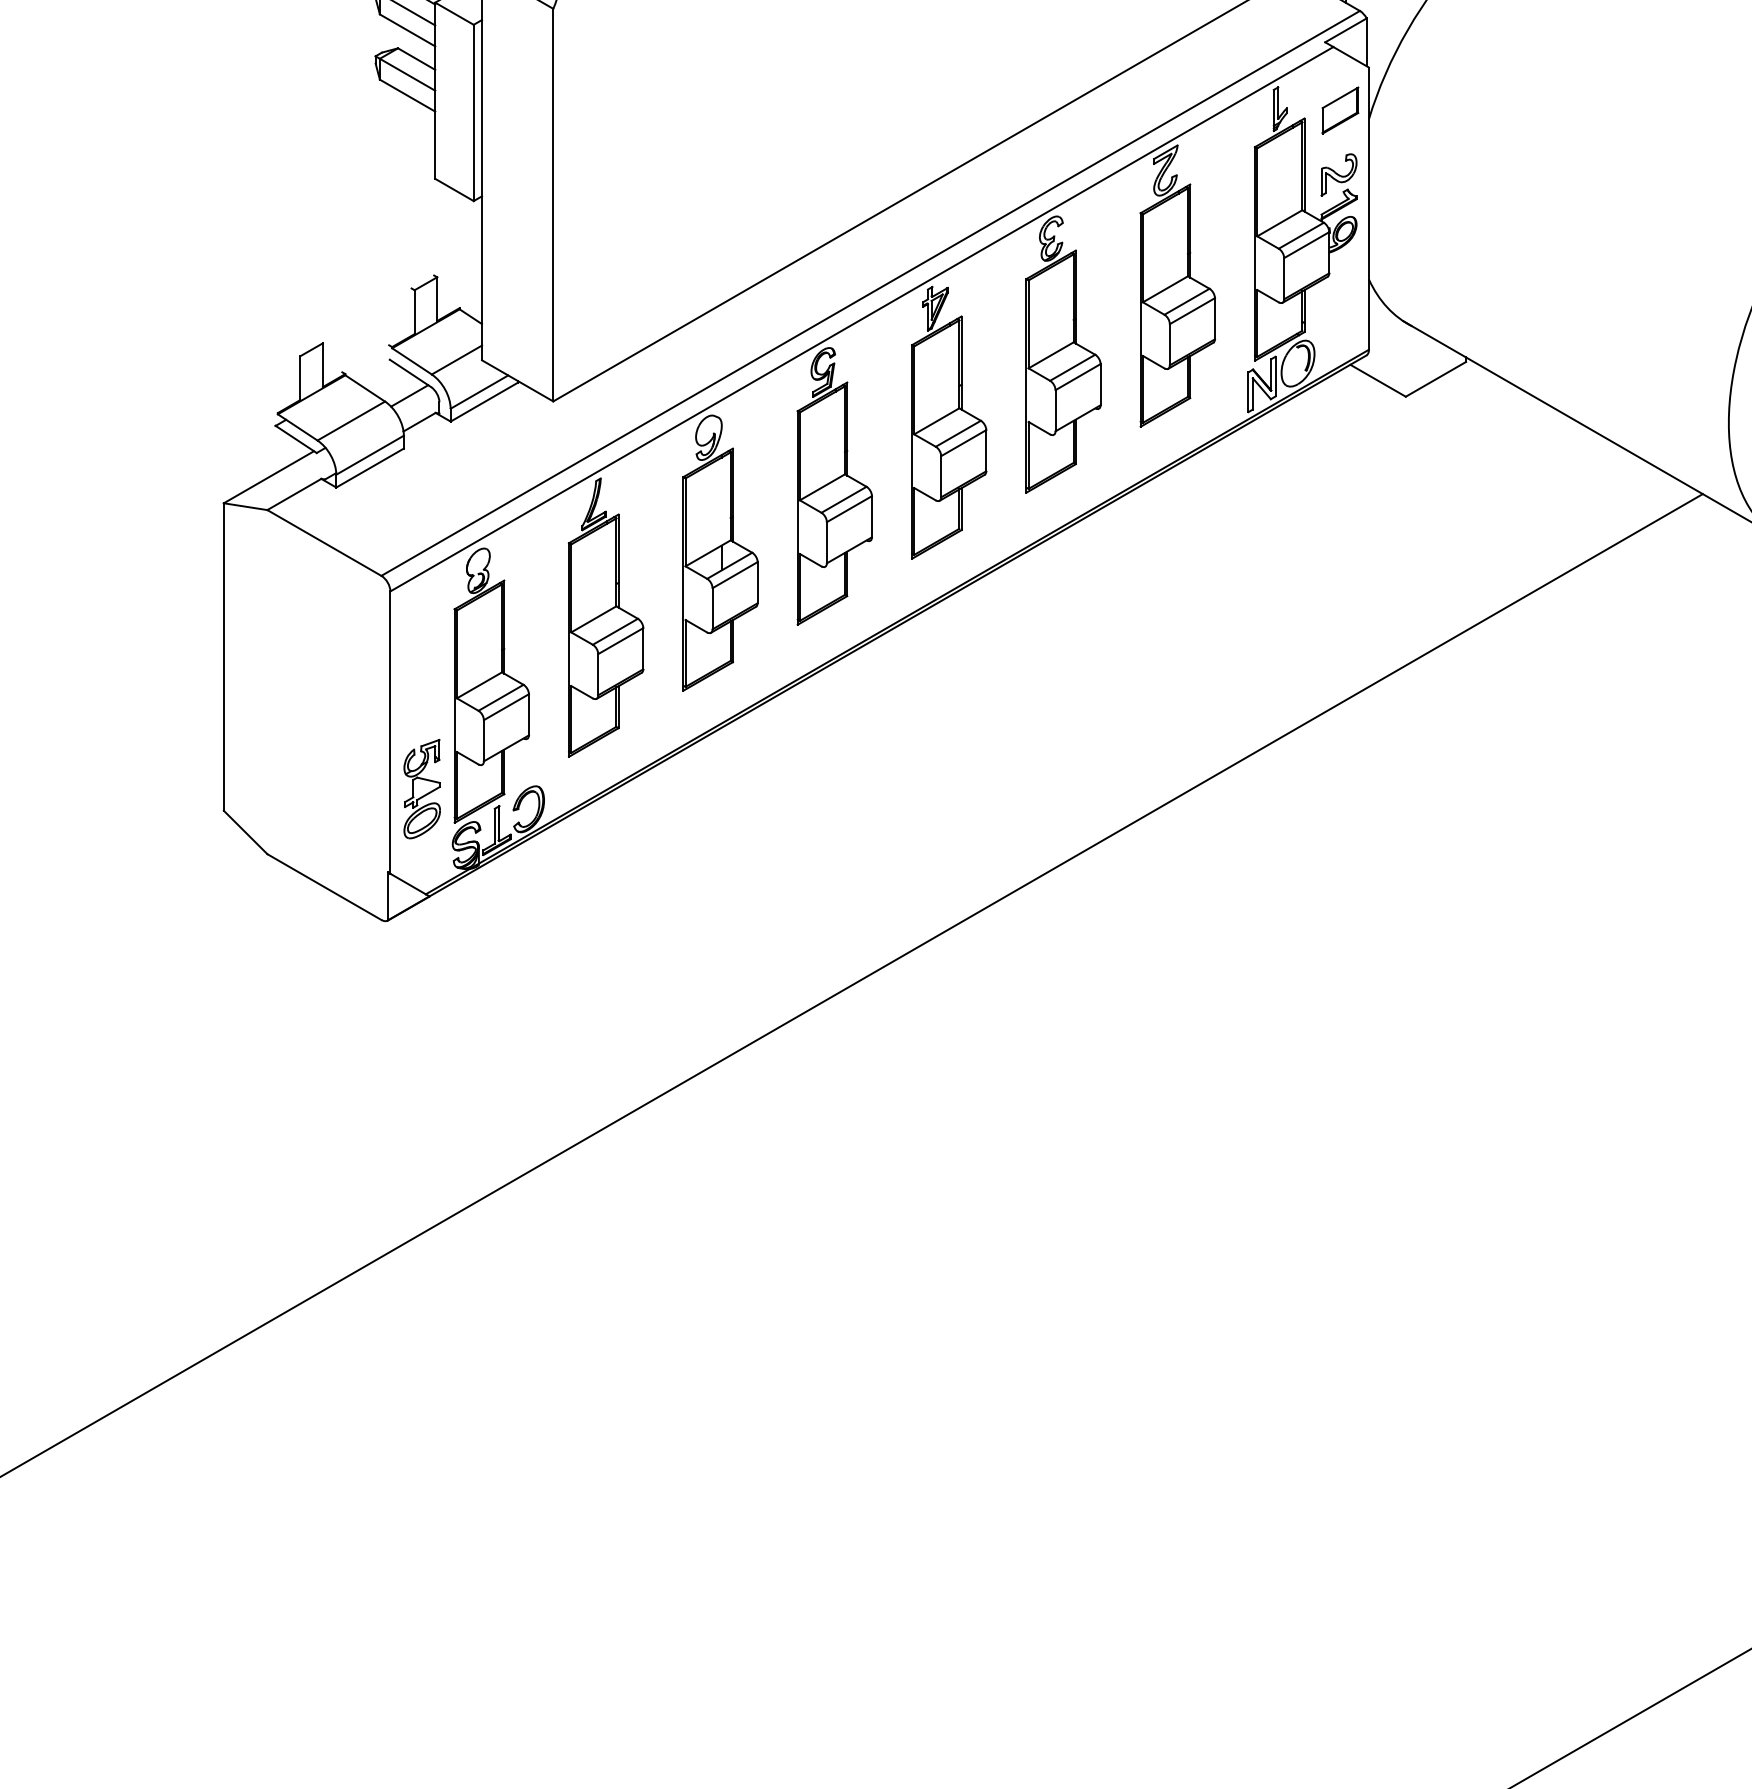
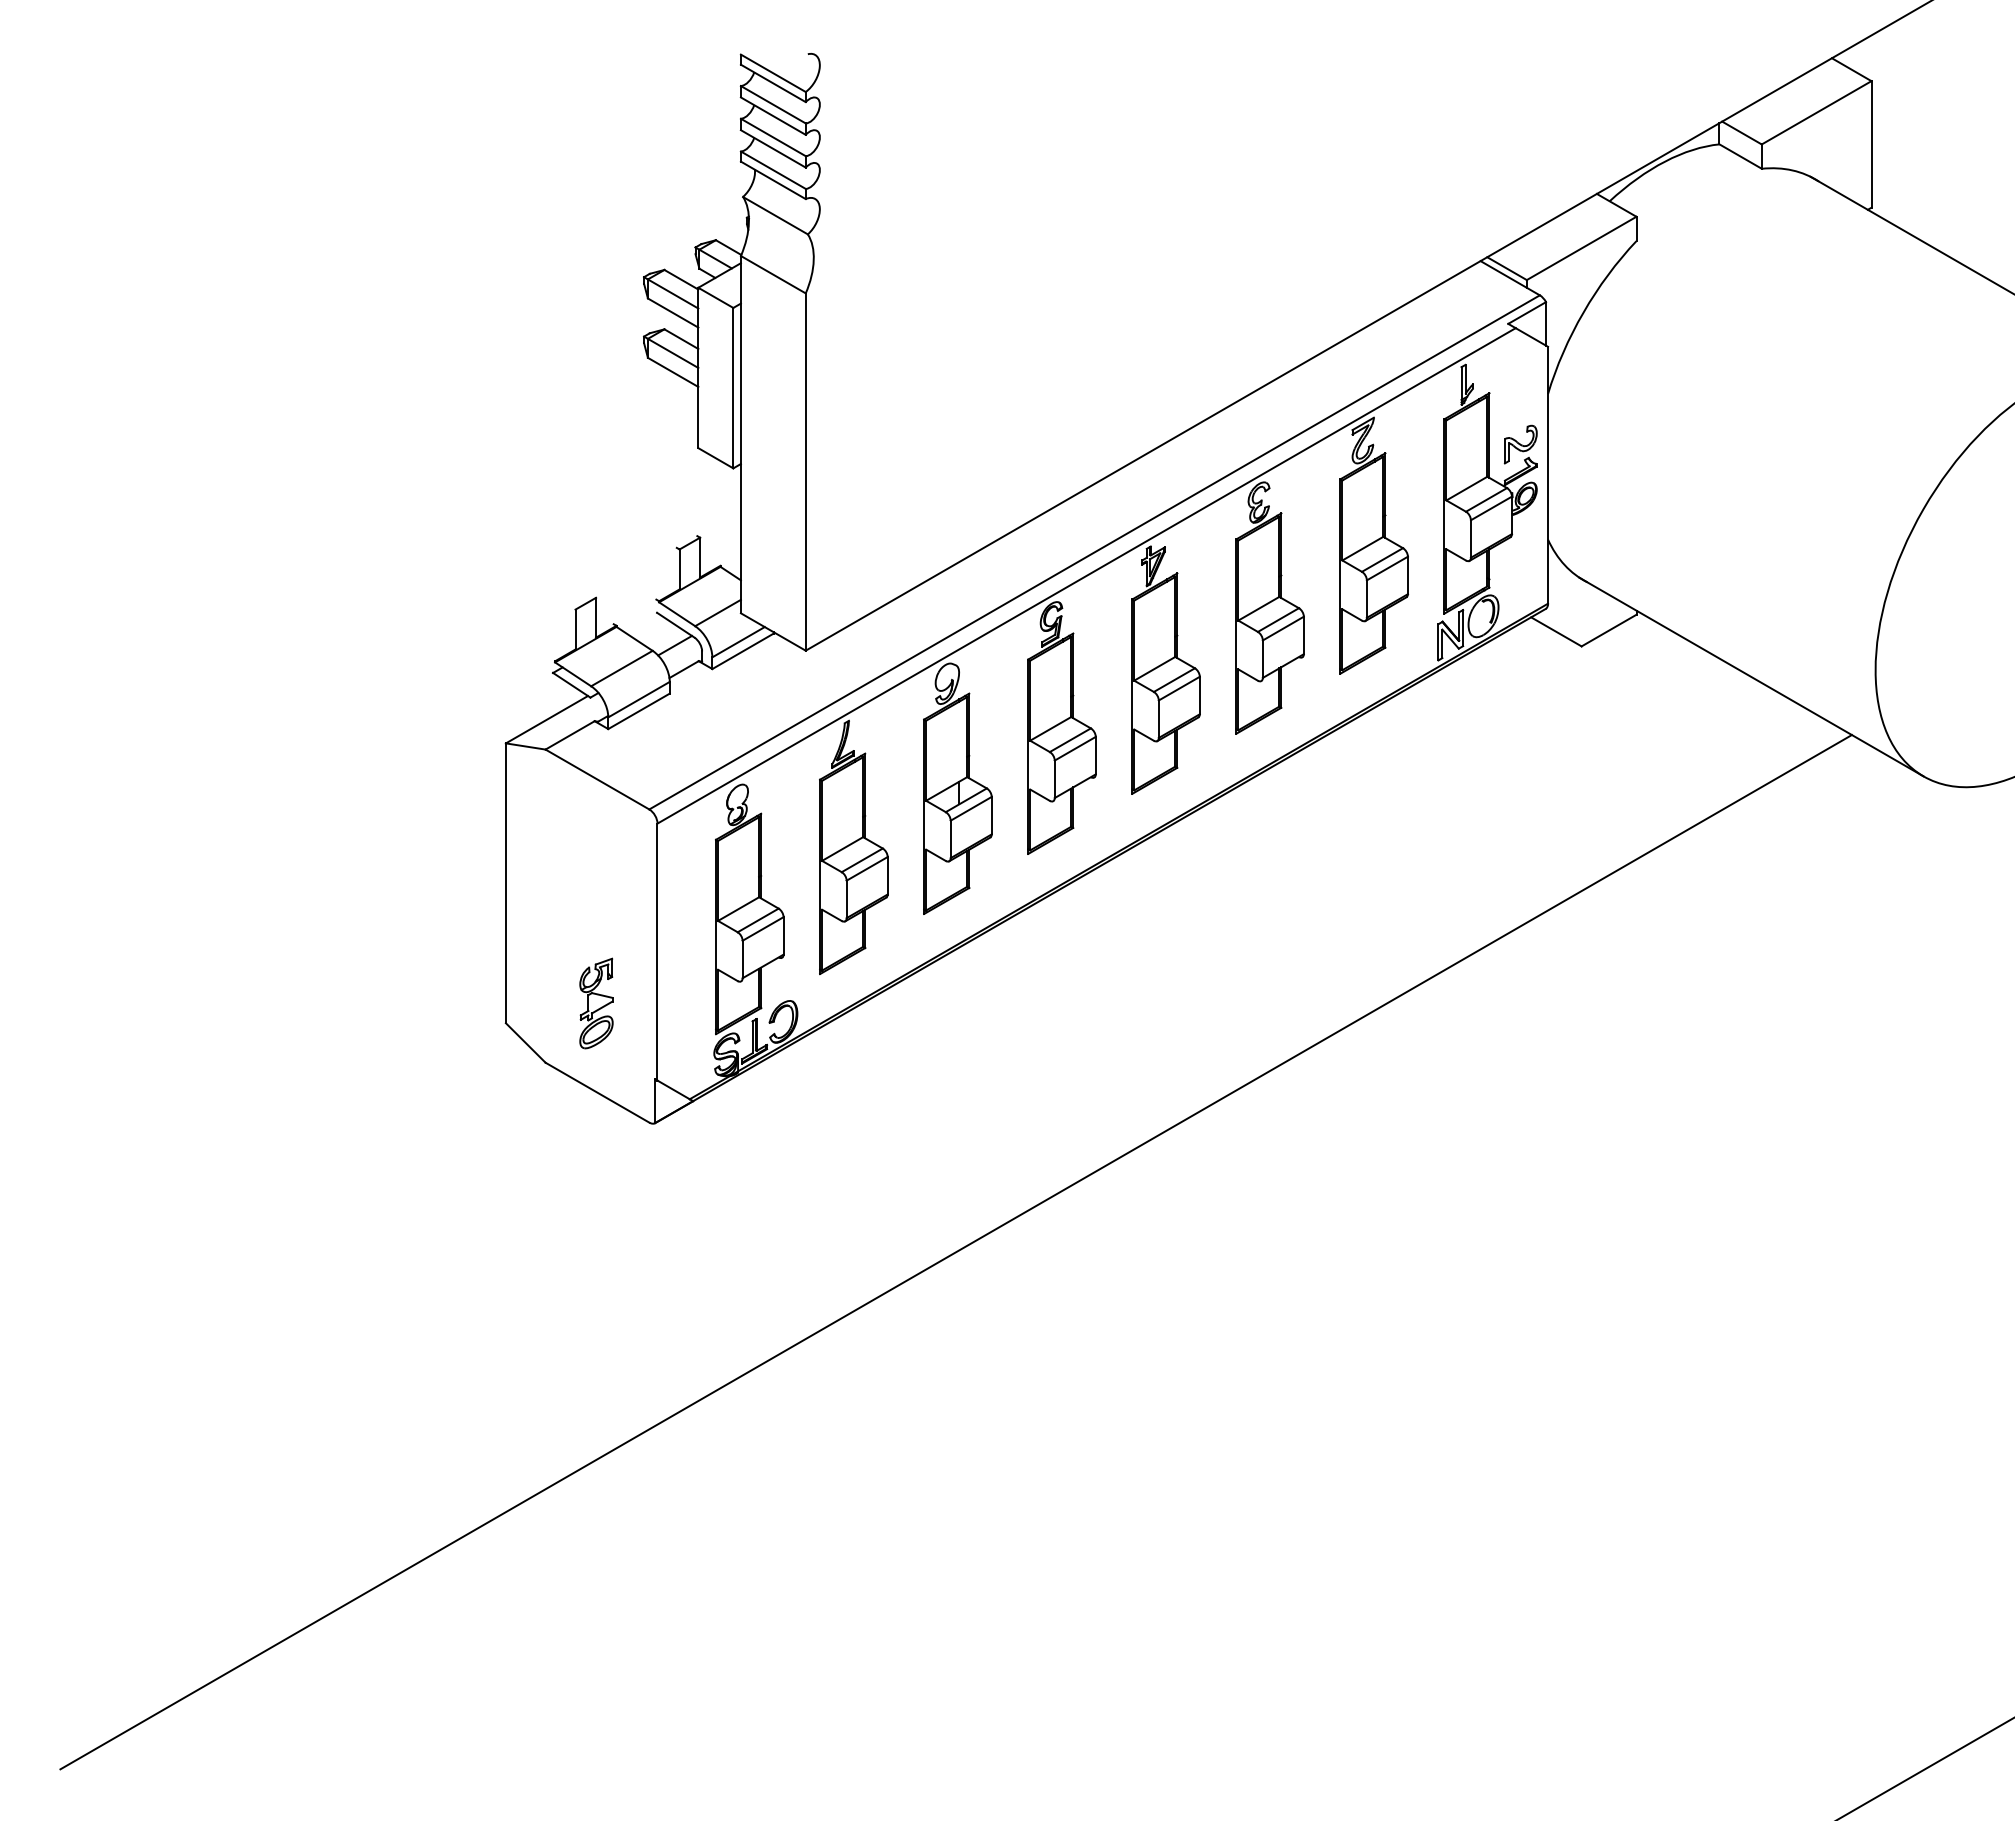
part: (1339, 110) -> (1521, 385), removed
part: (422, 789) -> (596, 1003), moved

